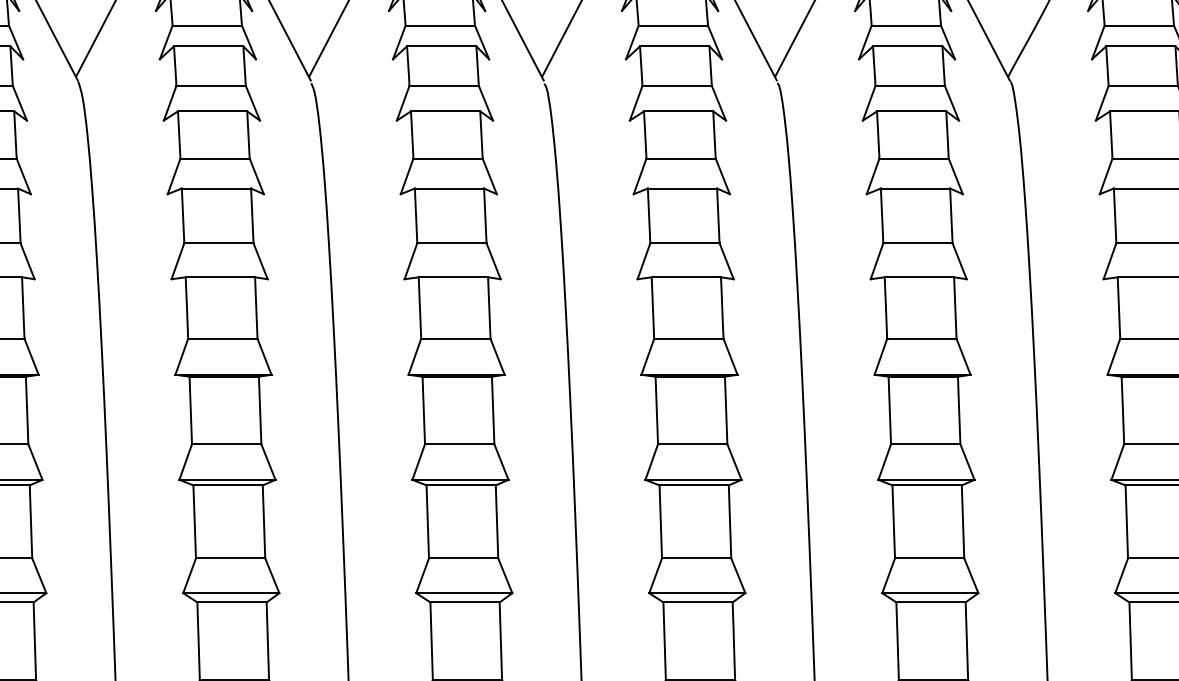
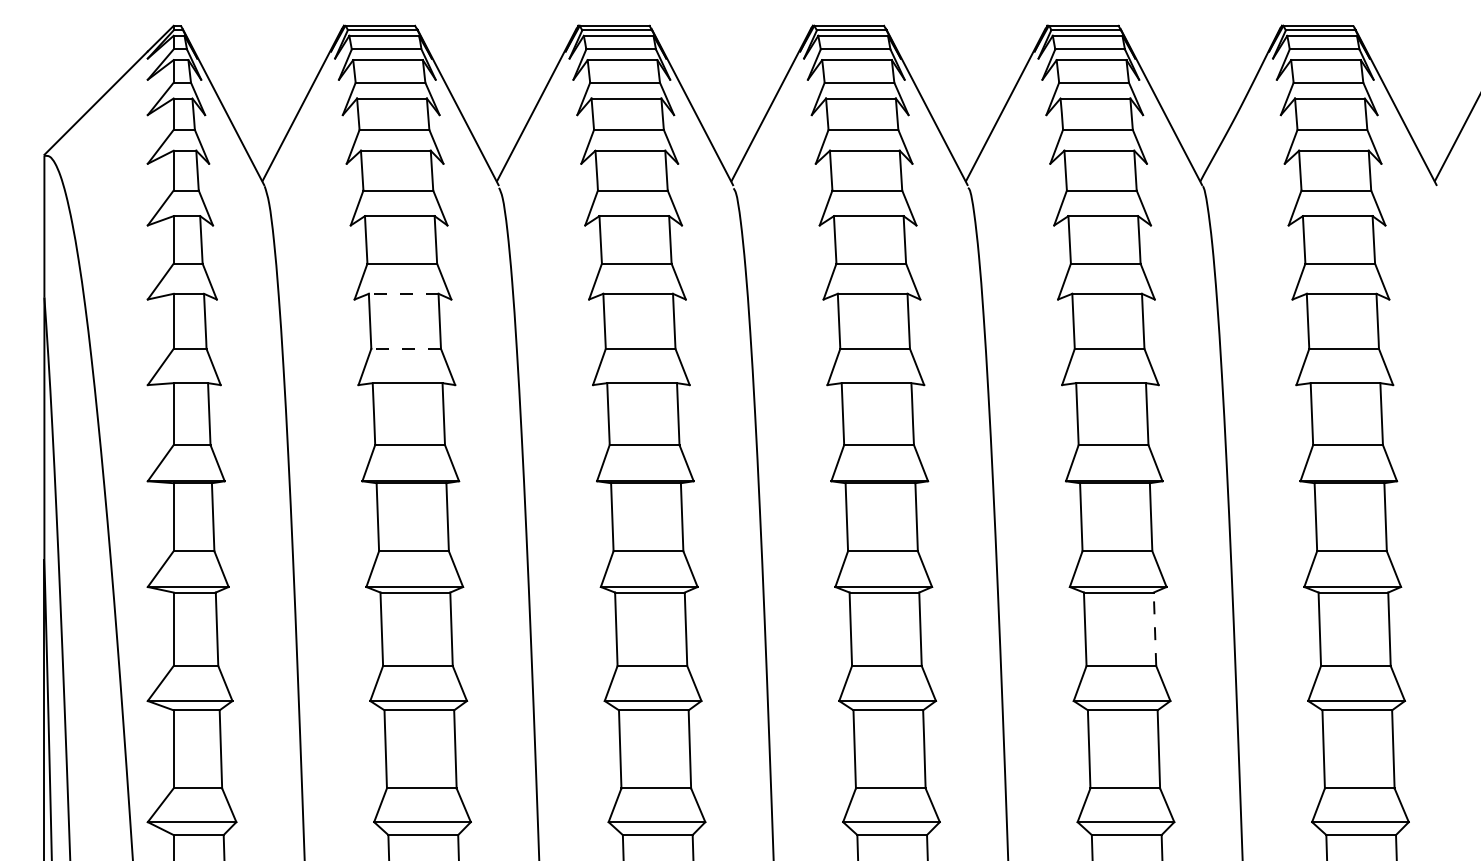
line: (216, 188) -> (403, 293), solid -> dashed
line: (219, 242) -> (406, 348), solid -> dashed
line: (962, 522) -> (1154, 629), solid -> dashed

